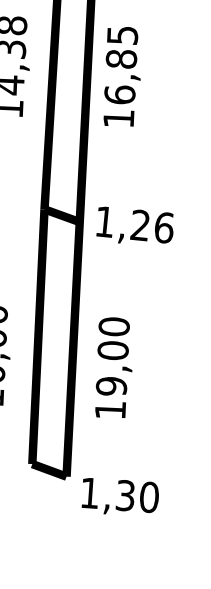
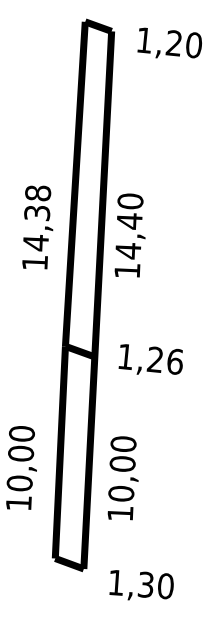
text: (121, 65) -> (129, 226), 16,85 -> 14,40
text: (134, 225) -> (150, 359), moved
text: (111, 386) -> (121, 493), 19,00 -> 10,00
text: (120, 496) -> (141, 585), moved

